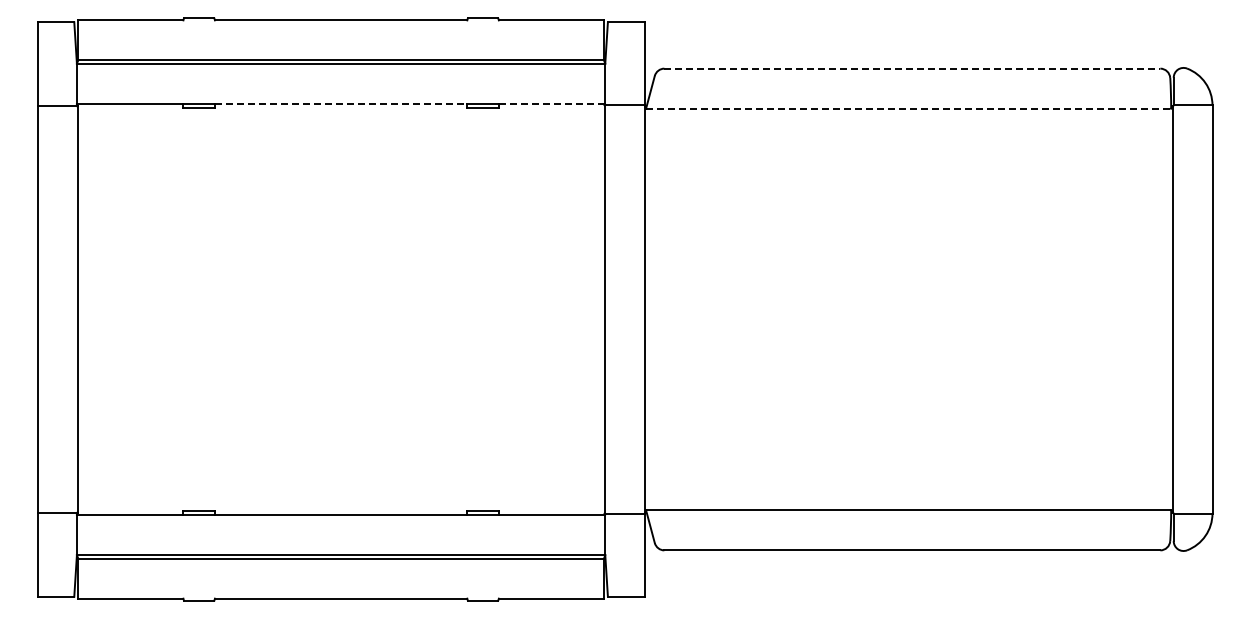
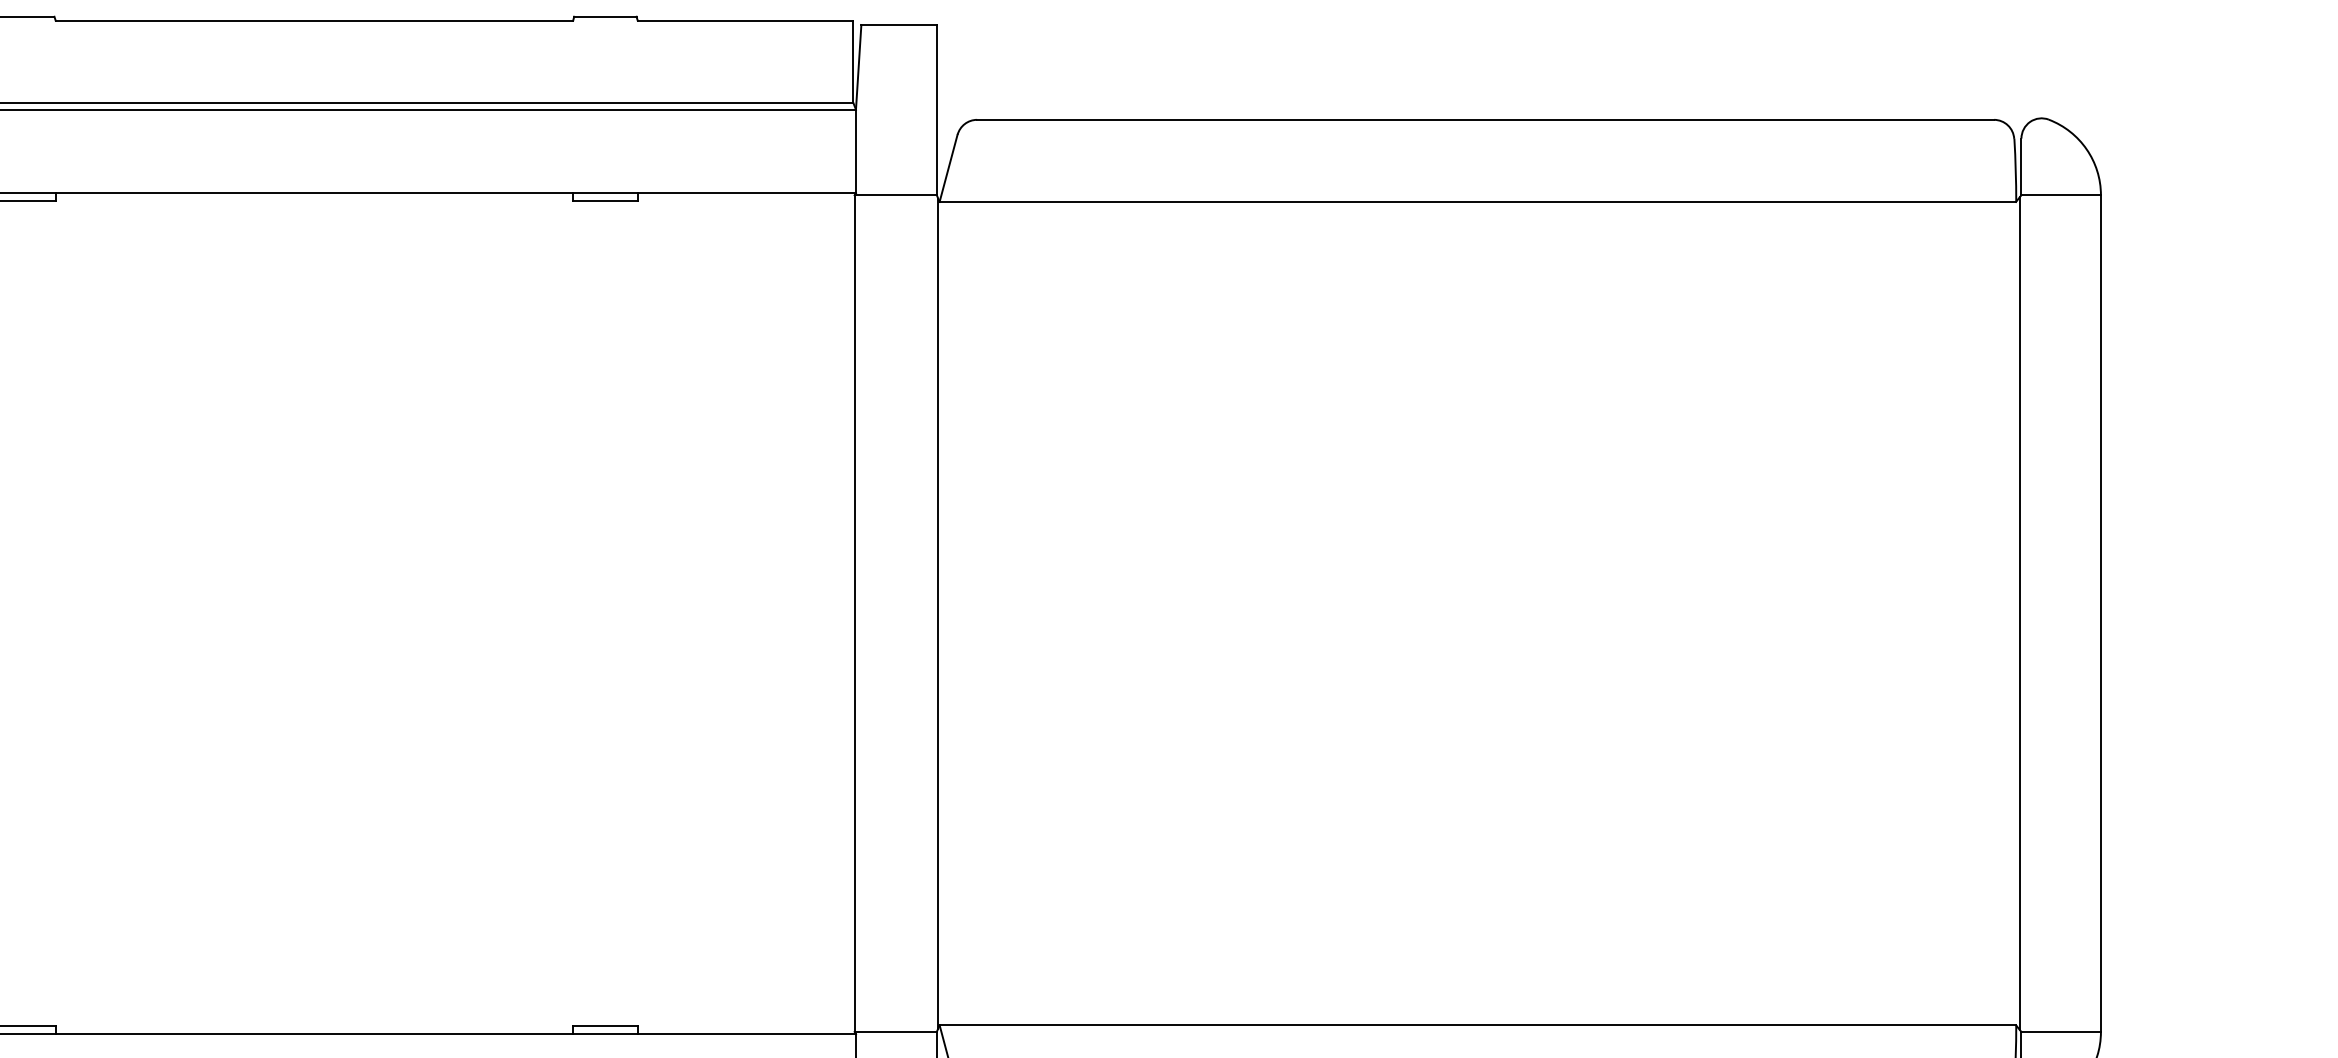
line: (912, 68) -> (1485, 119), dashed -> solid
line: (341, 104) -> (315, 193), dashed -> solid
line: (551, 104) -> (745, 193), dashed -> solid
line: (909, 108) -> (1479, 201), dashed -> solid

